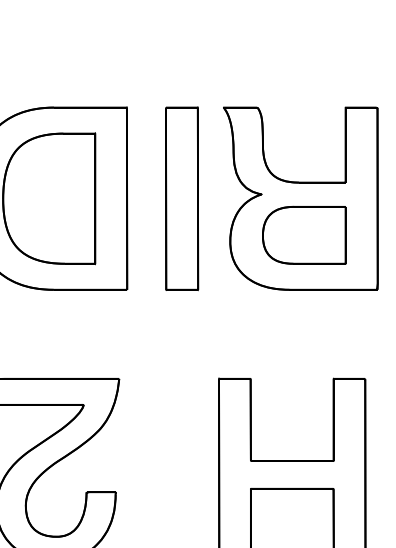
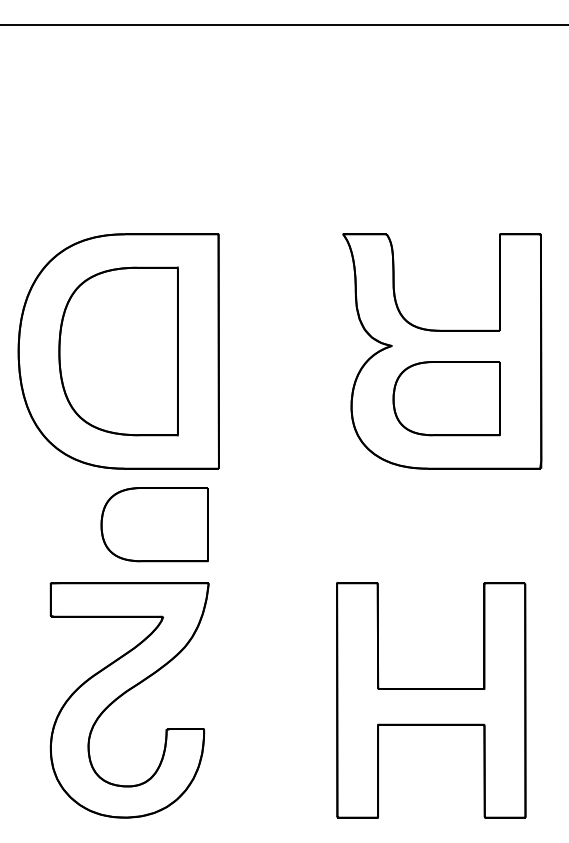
part: (182, 198) -> (289, 351), removed
part: (77, 333) -> (154, 524), added

